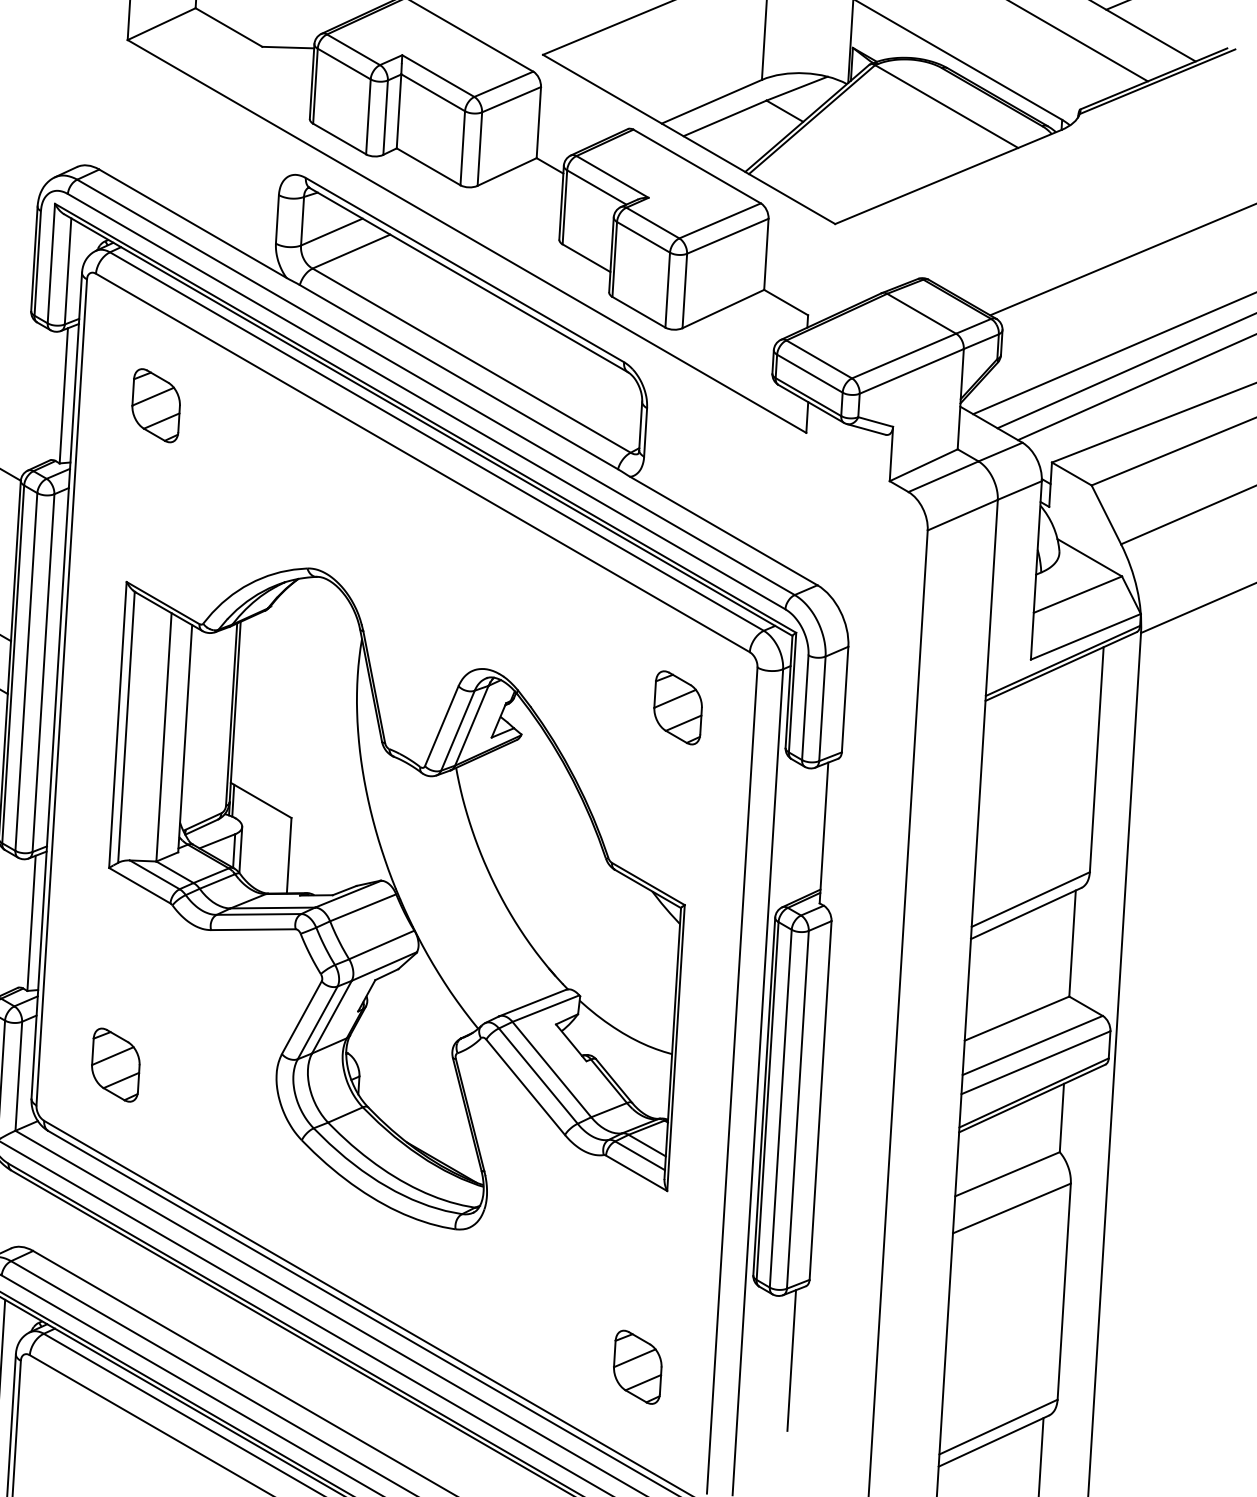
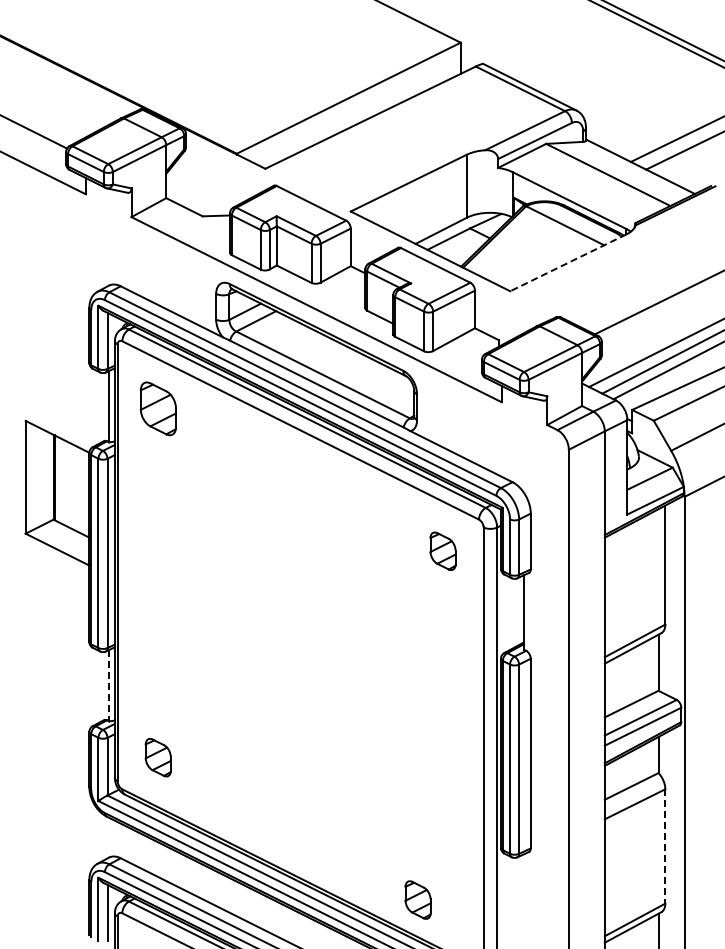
line: (948, 176) -> (568, 262), solid -> dashed
part: (154, 404) -> (157, 408), size x1.4
part: (395, 899) -> (300, 661), removed
line: (31, 923) -> (109, 685), solid -> dashed
line: (1064, 1291) -> (665, 846), solid -> dashed
line: (790, 1360) -> (523, 891), removed
part: (636, 1366) -> (417, 899), moved

